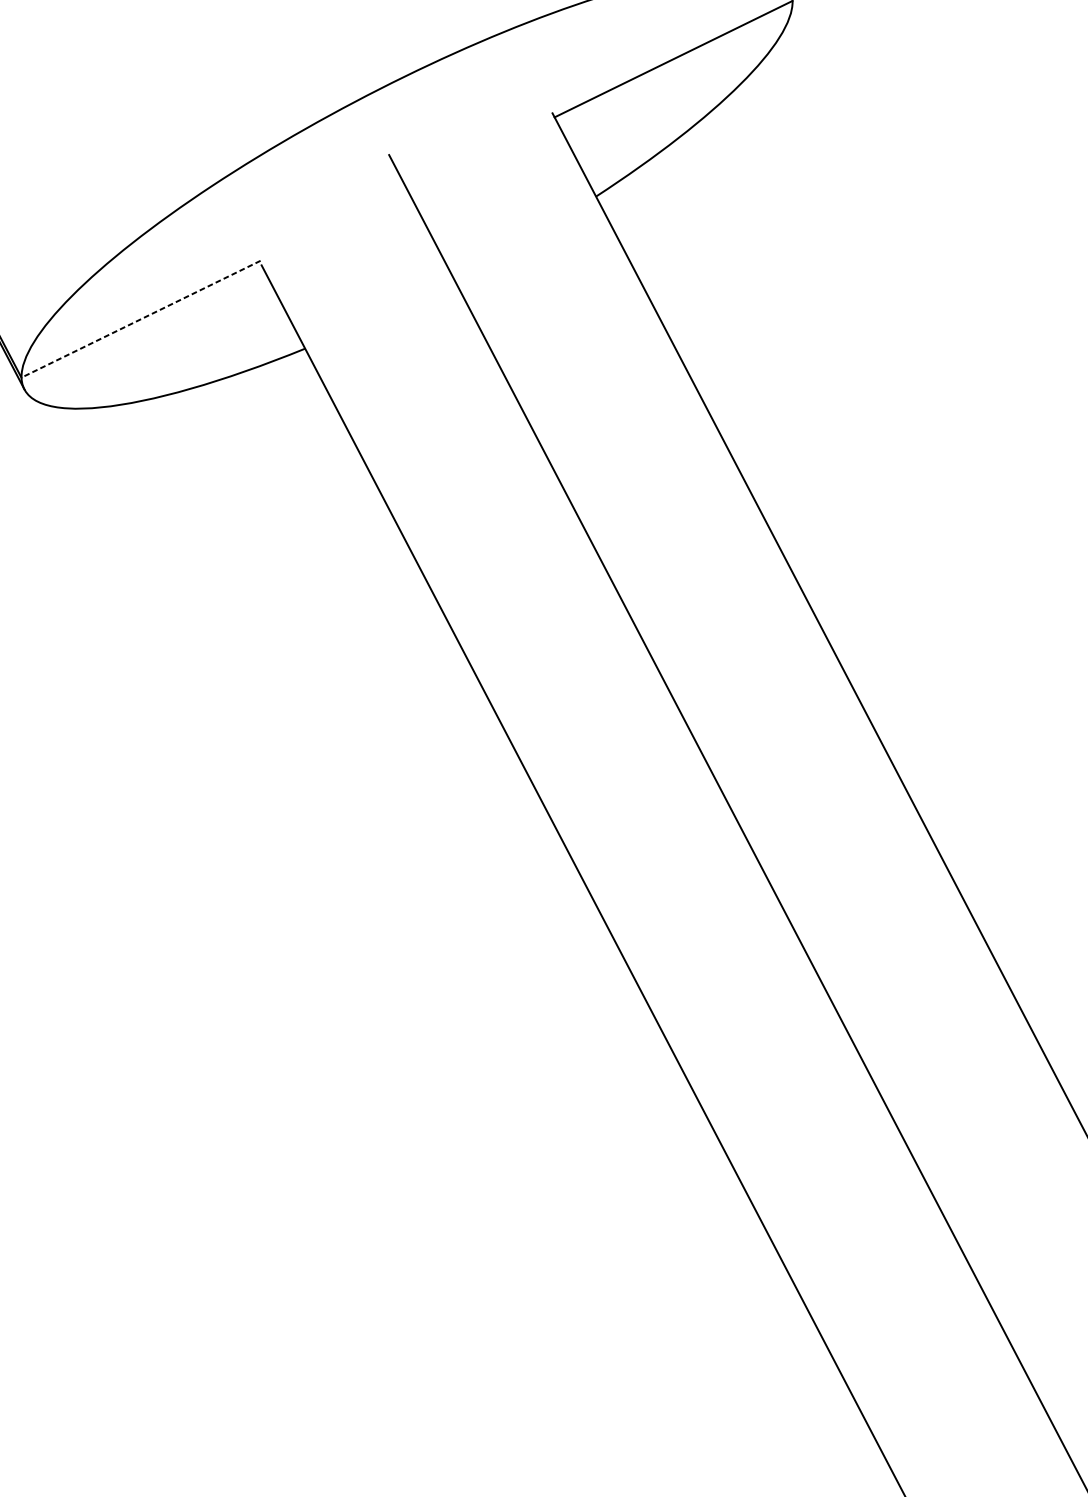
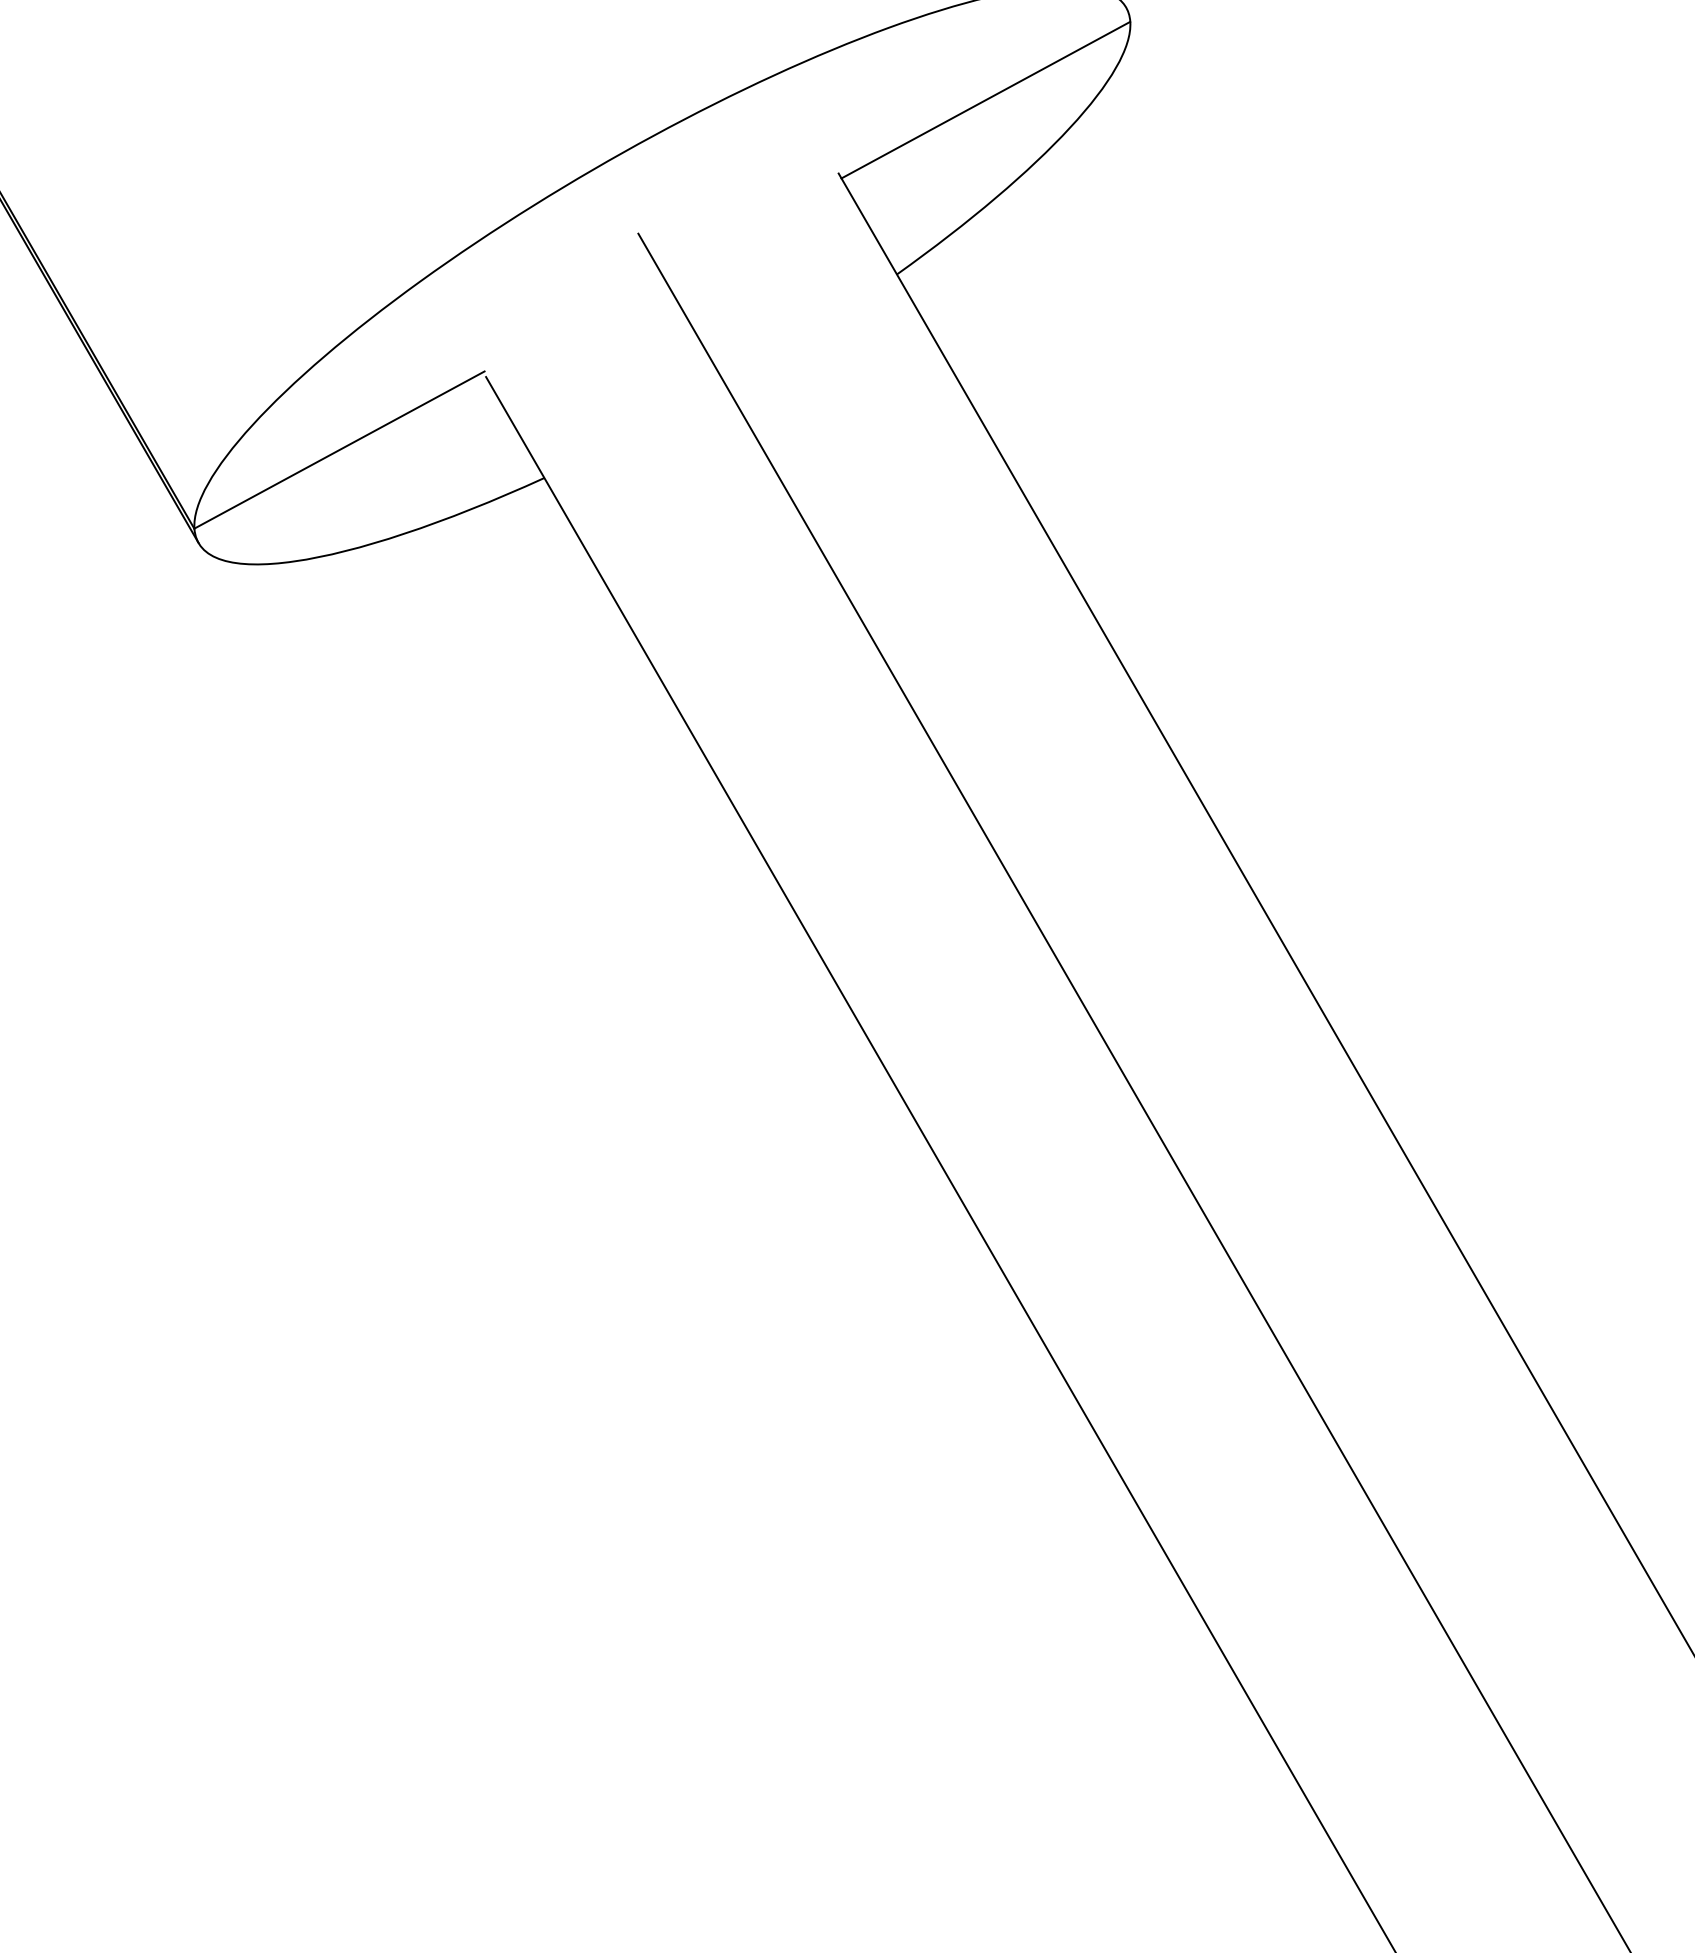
line: (141, 319) -> (339, 450), dashed -> solid

